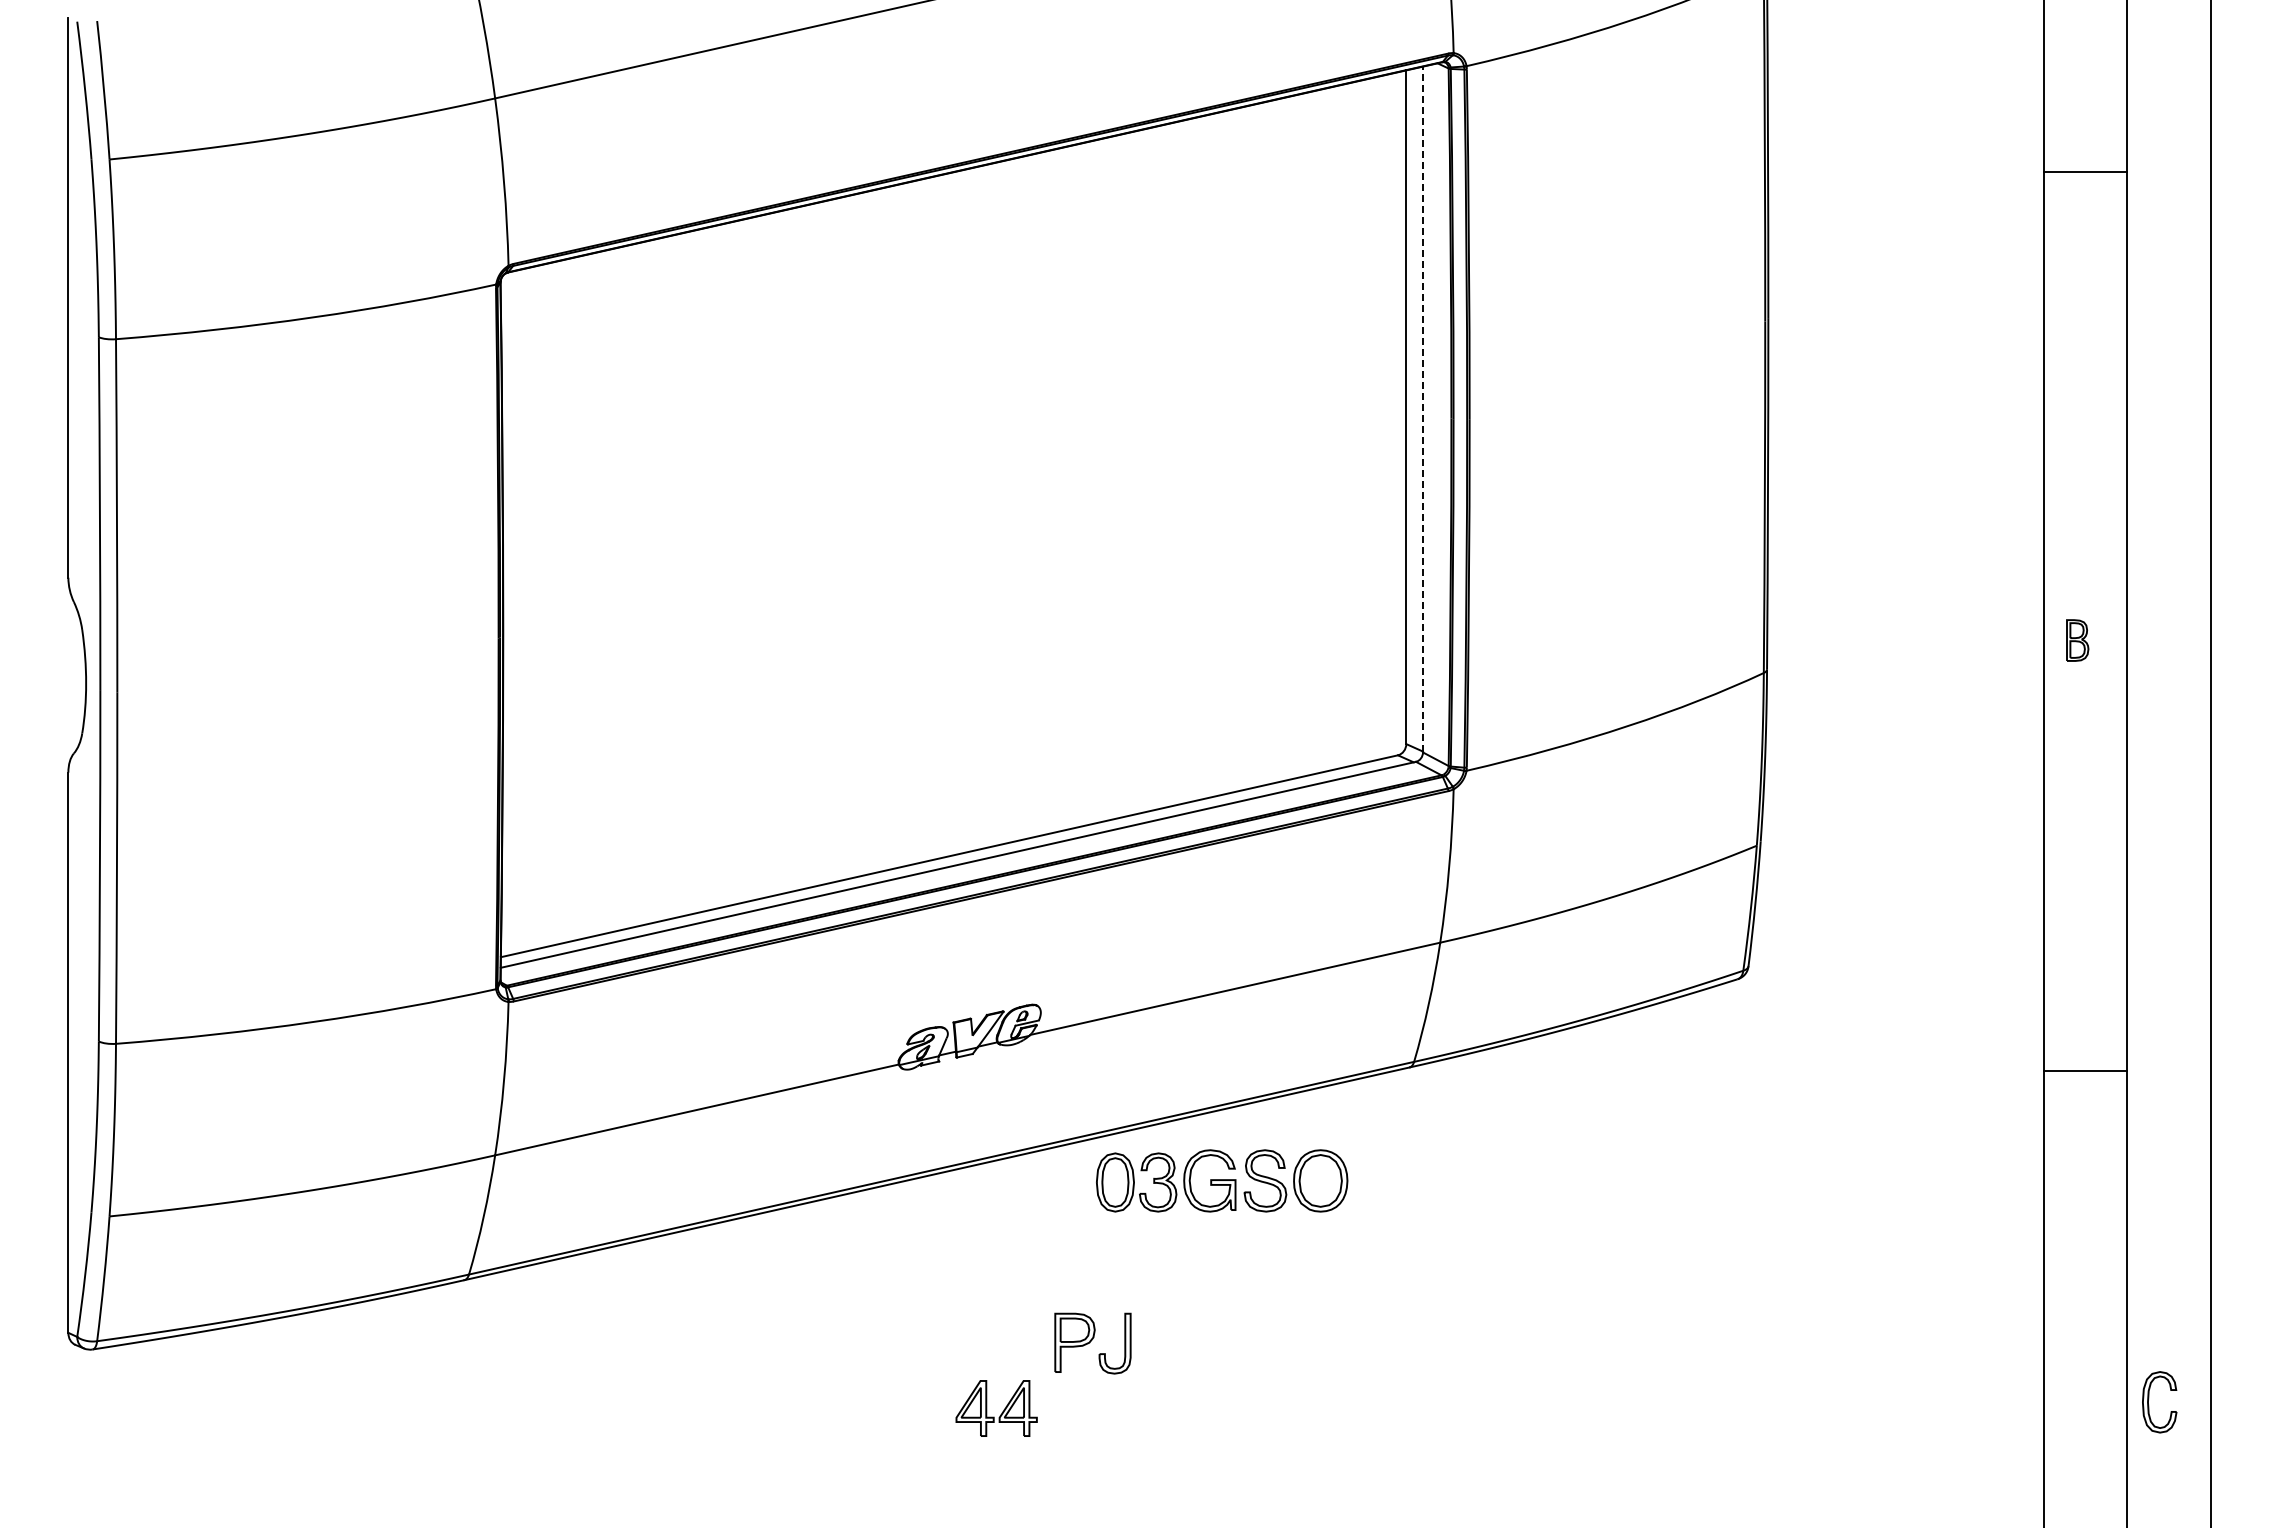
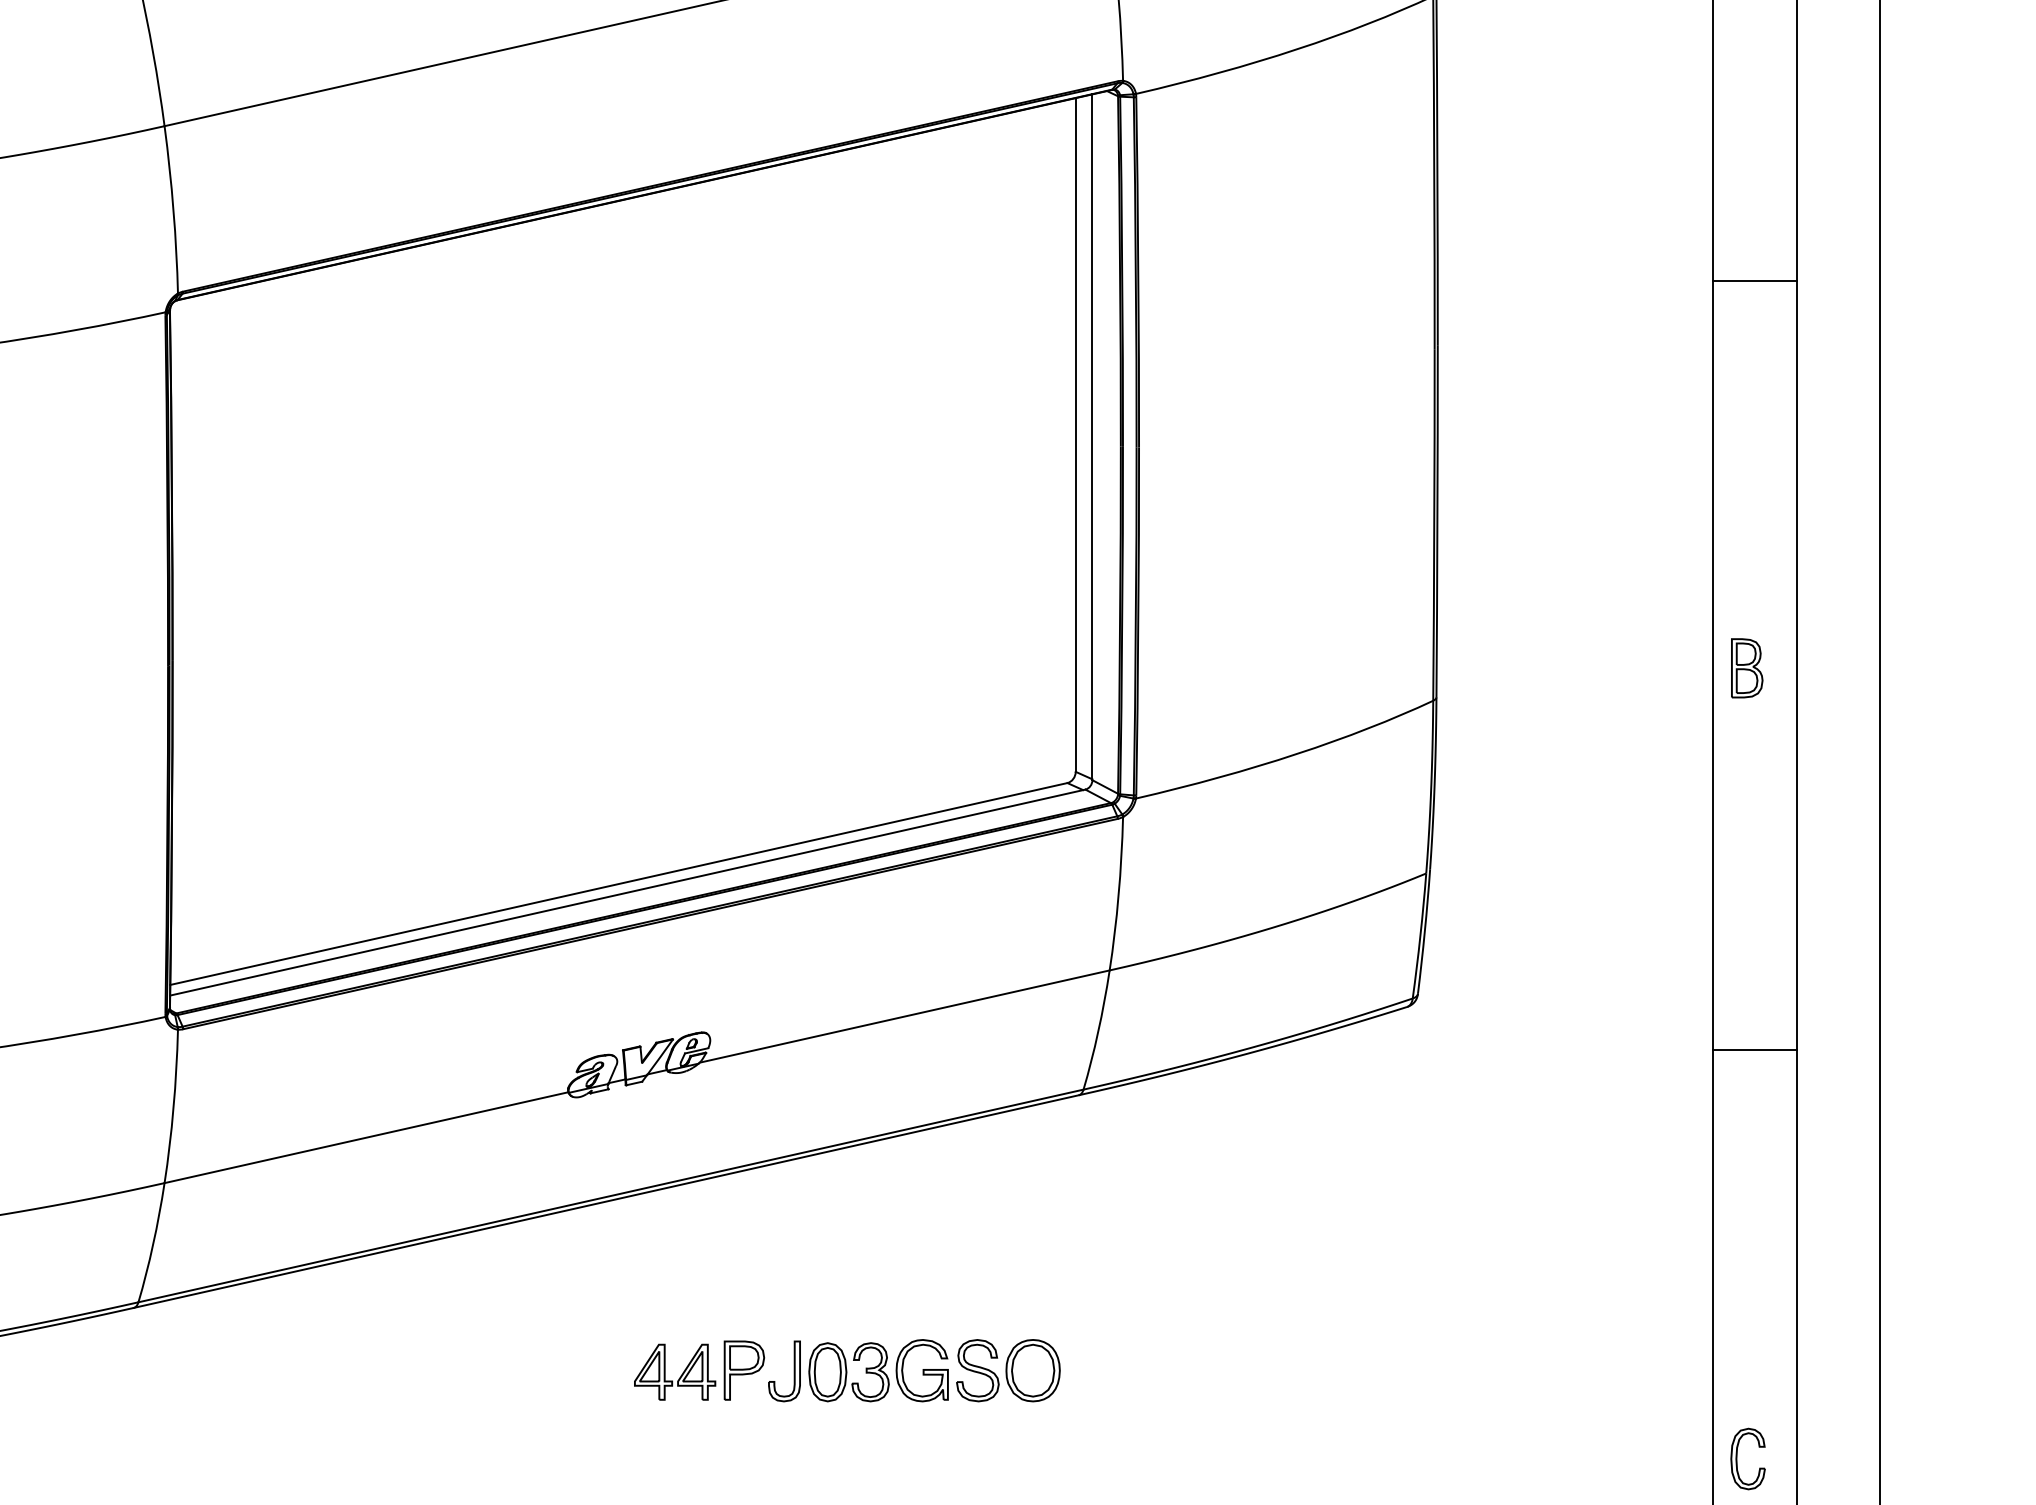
line: (2085, 172) -> (1754, 281), moved
line: (1423, 409) -> (1092, 437), dashed -> solid
part: (2077, 640) -> (1746, 668), size x1.43
line: (2085, 1071) -> (1754, 1050), moved
part: (1222, 1180) -> (934, 1370), moved
part: (2149, 1405) -> (1737, 1462), moved
part: (1001, 1412) -> (679, 1376), moved

